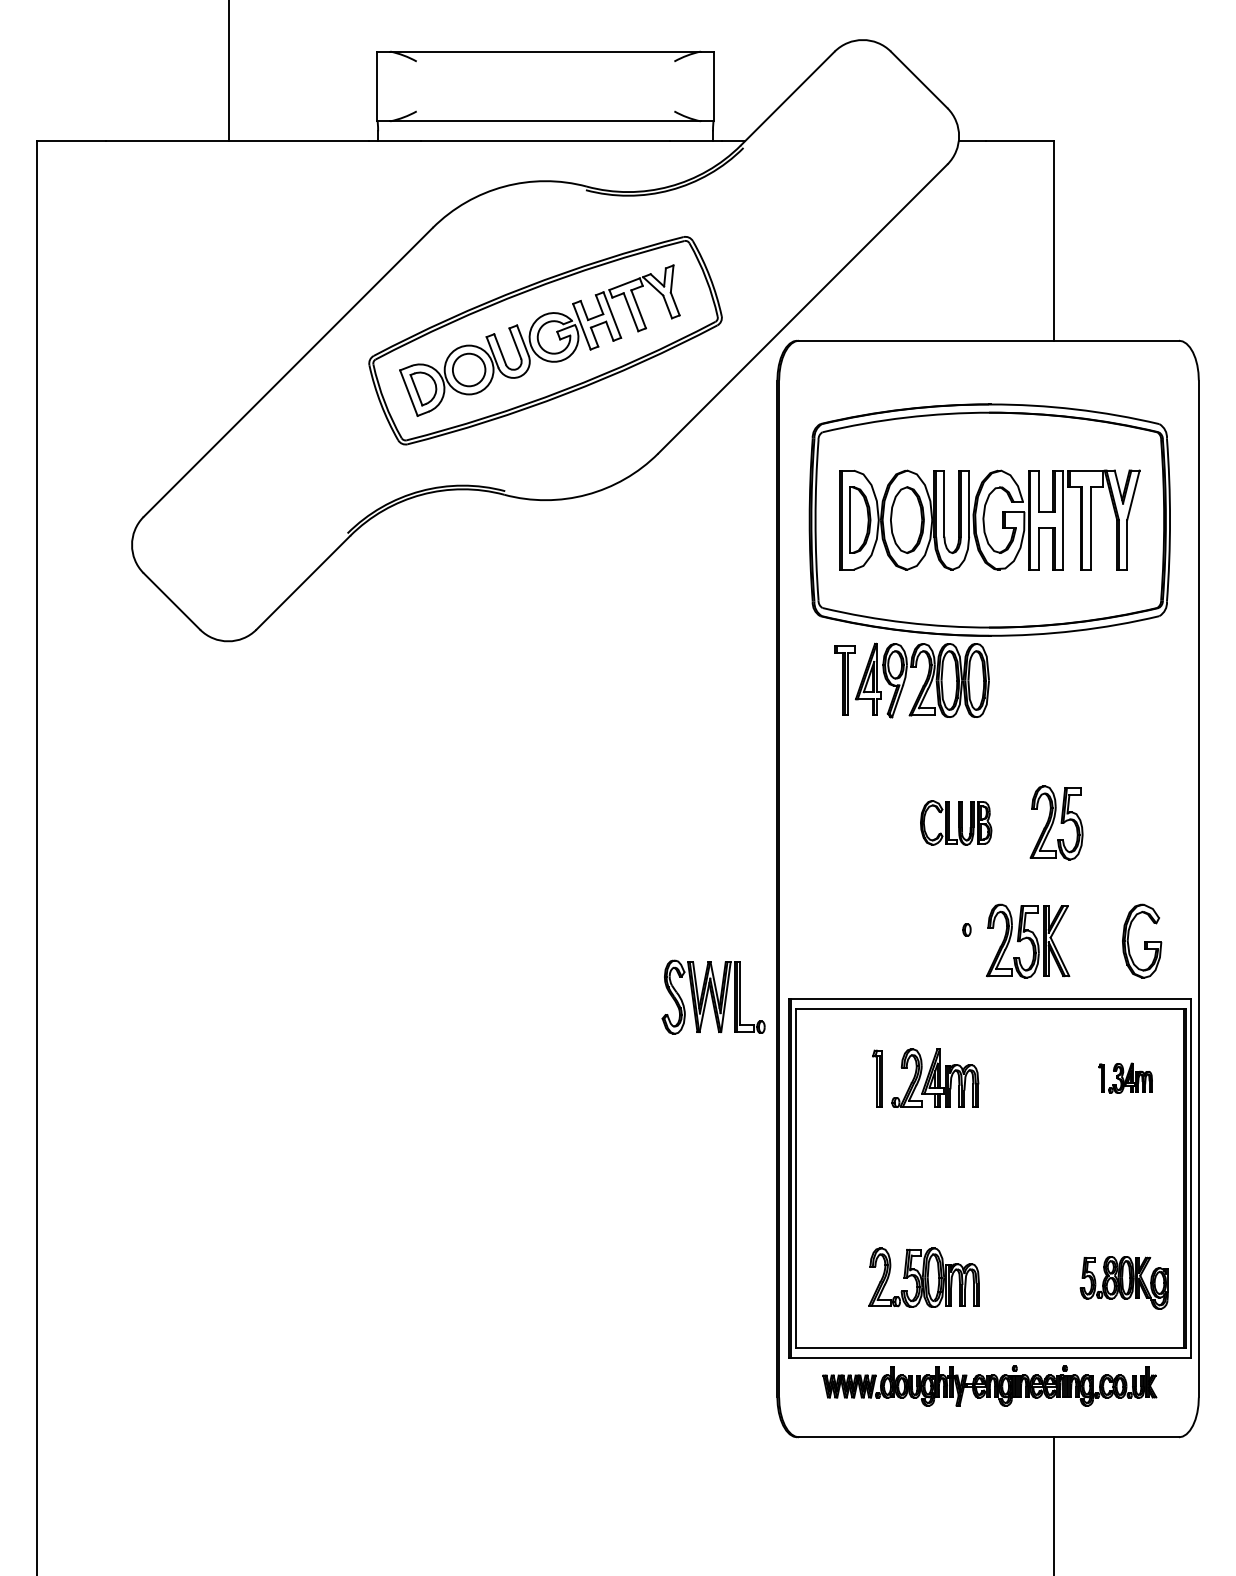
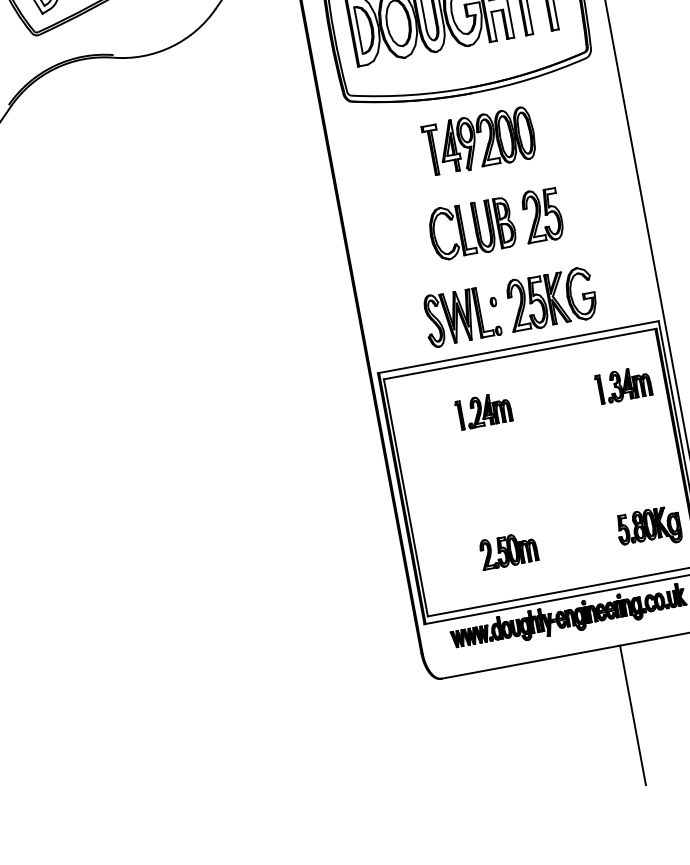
part: (911, 680) -> (479, 141), moved
part: (955, 822) -> (471, 228), size x1.67
part: (1142, 940) -> (581, 293), moved
part: (713, 996) -> (461, 315), moved
part: (925, 1077) -> (483, 410), size x0.71
part: (1125, 1078) -> (623, 385), size x1.43
part: (924, 1277) -> (508, 550), size x0.71

